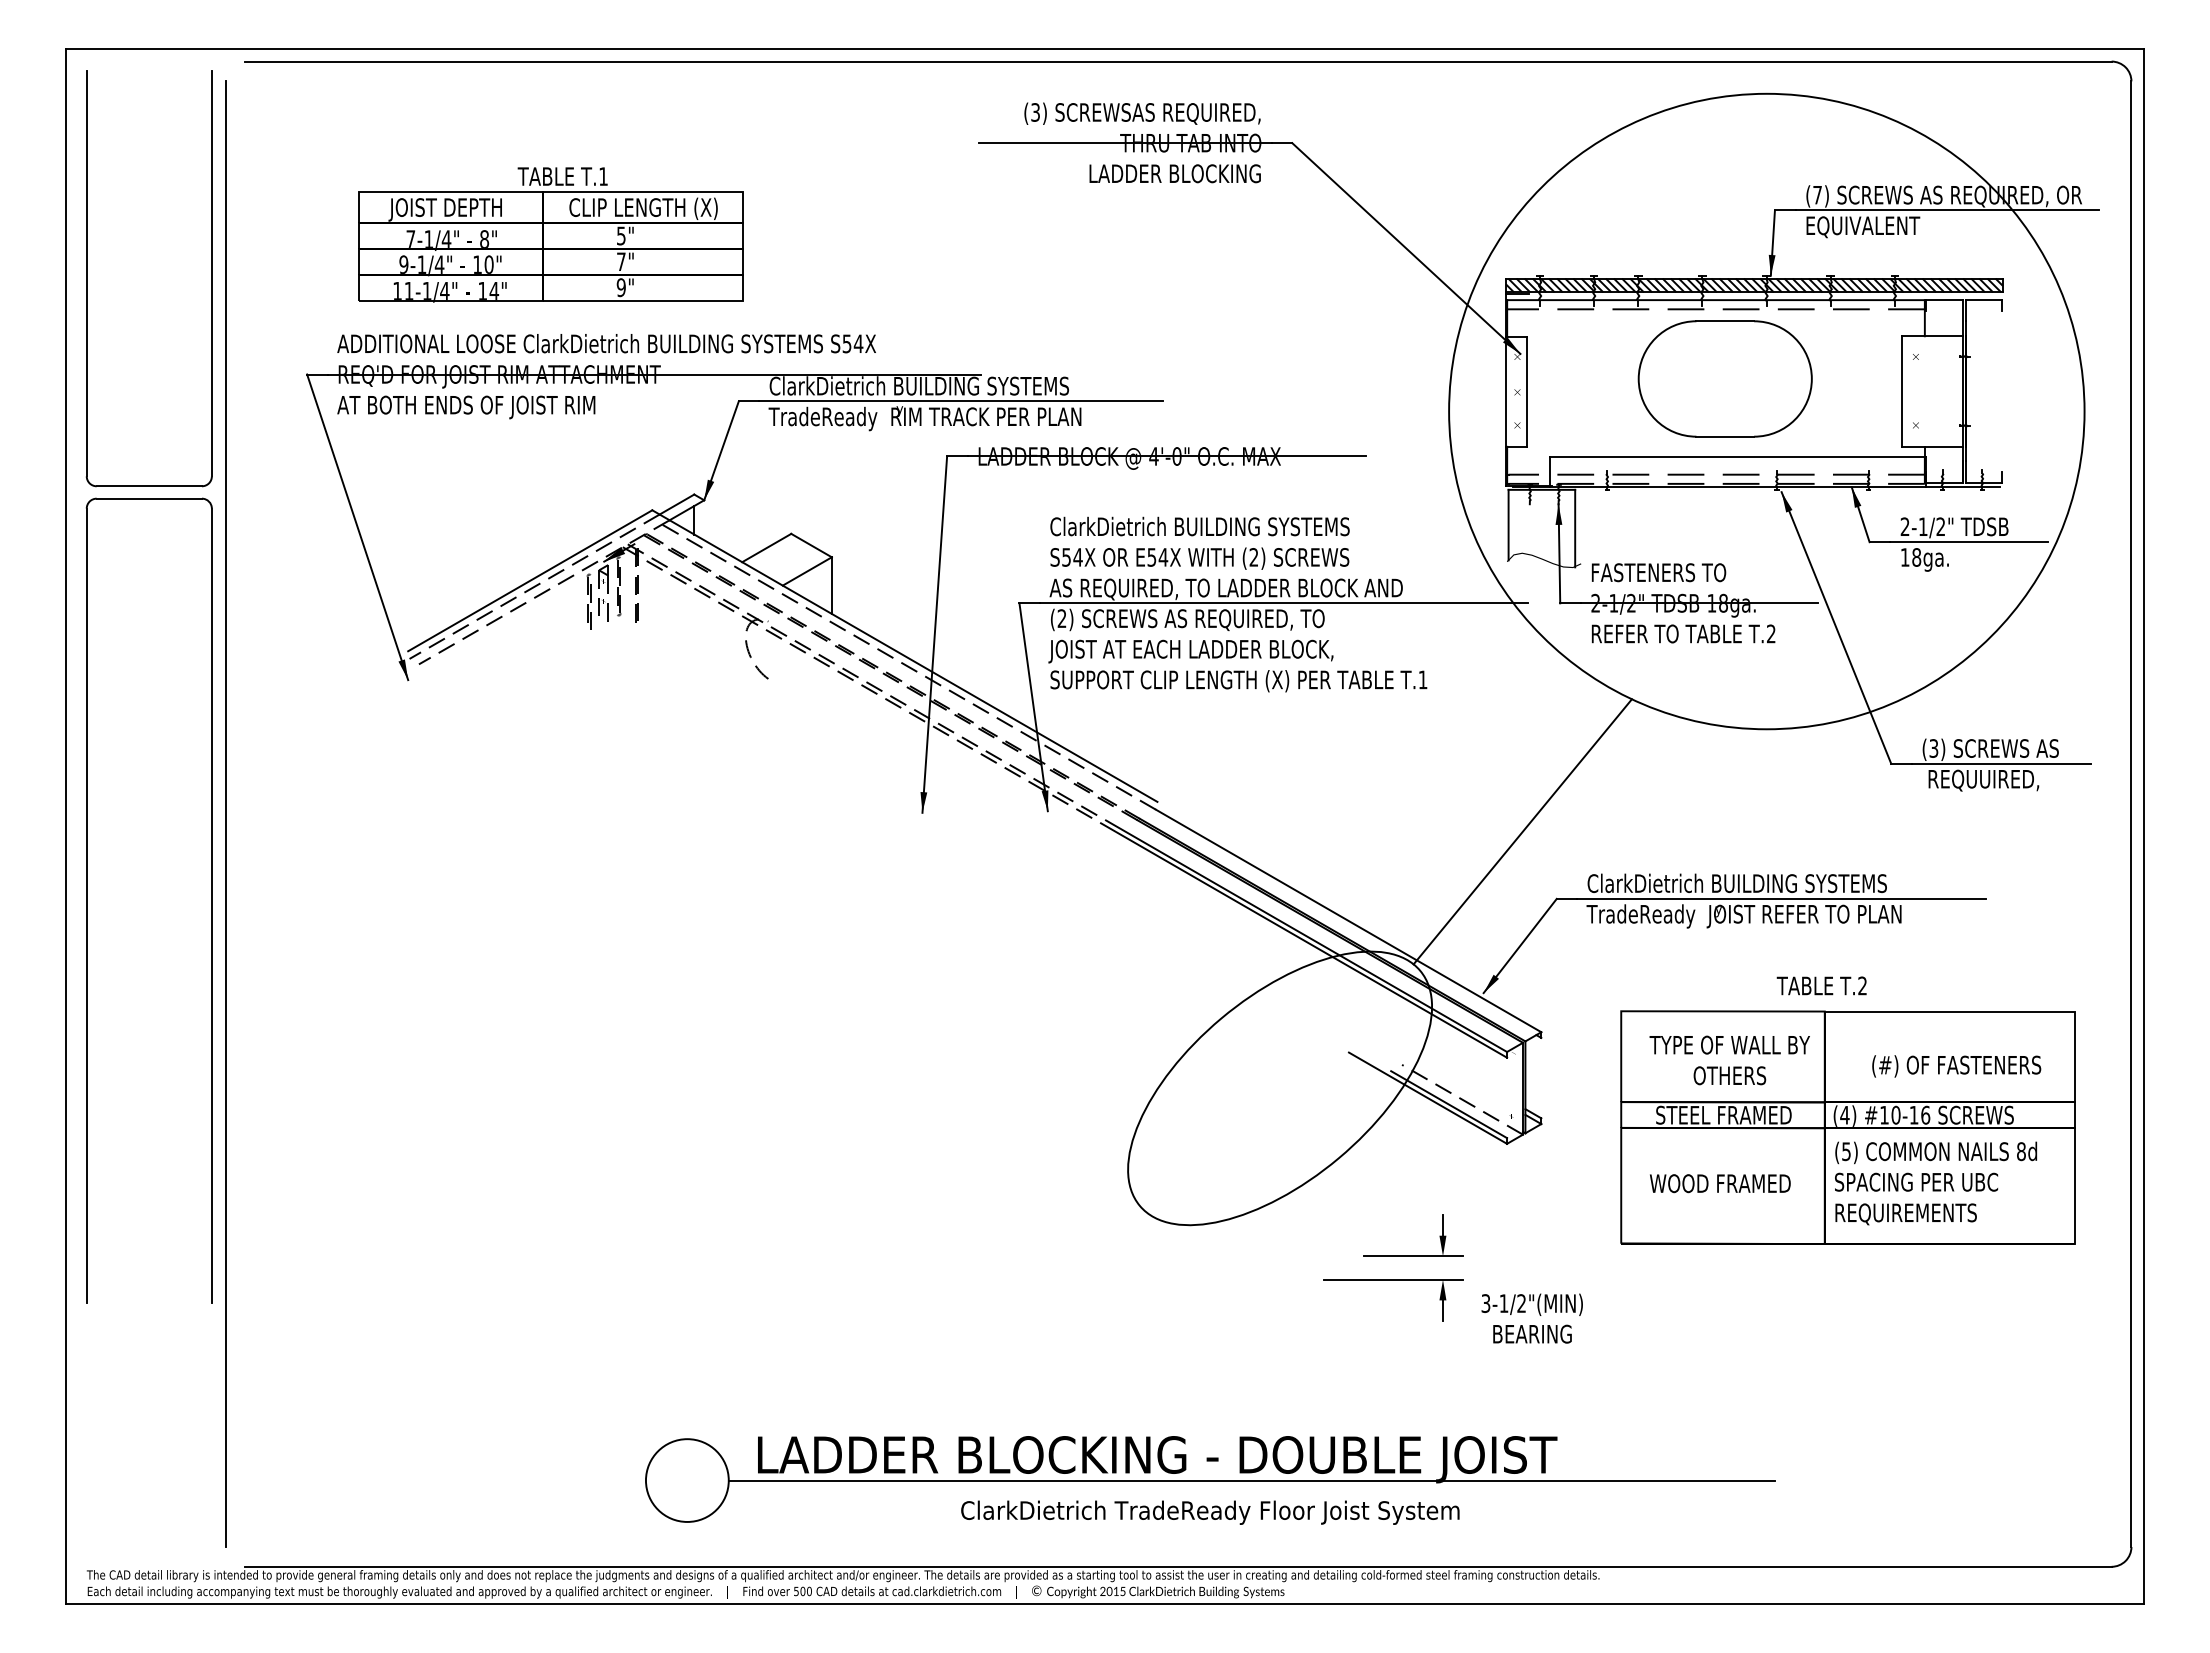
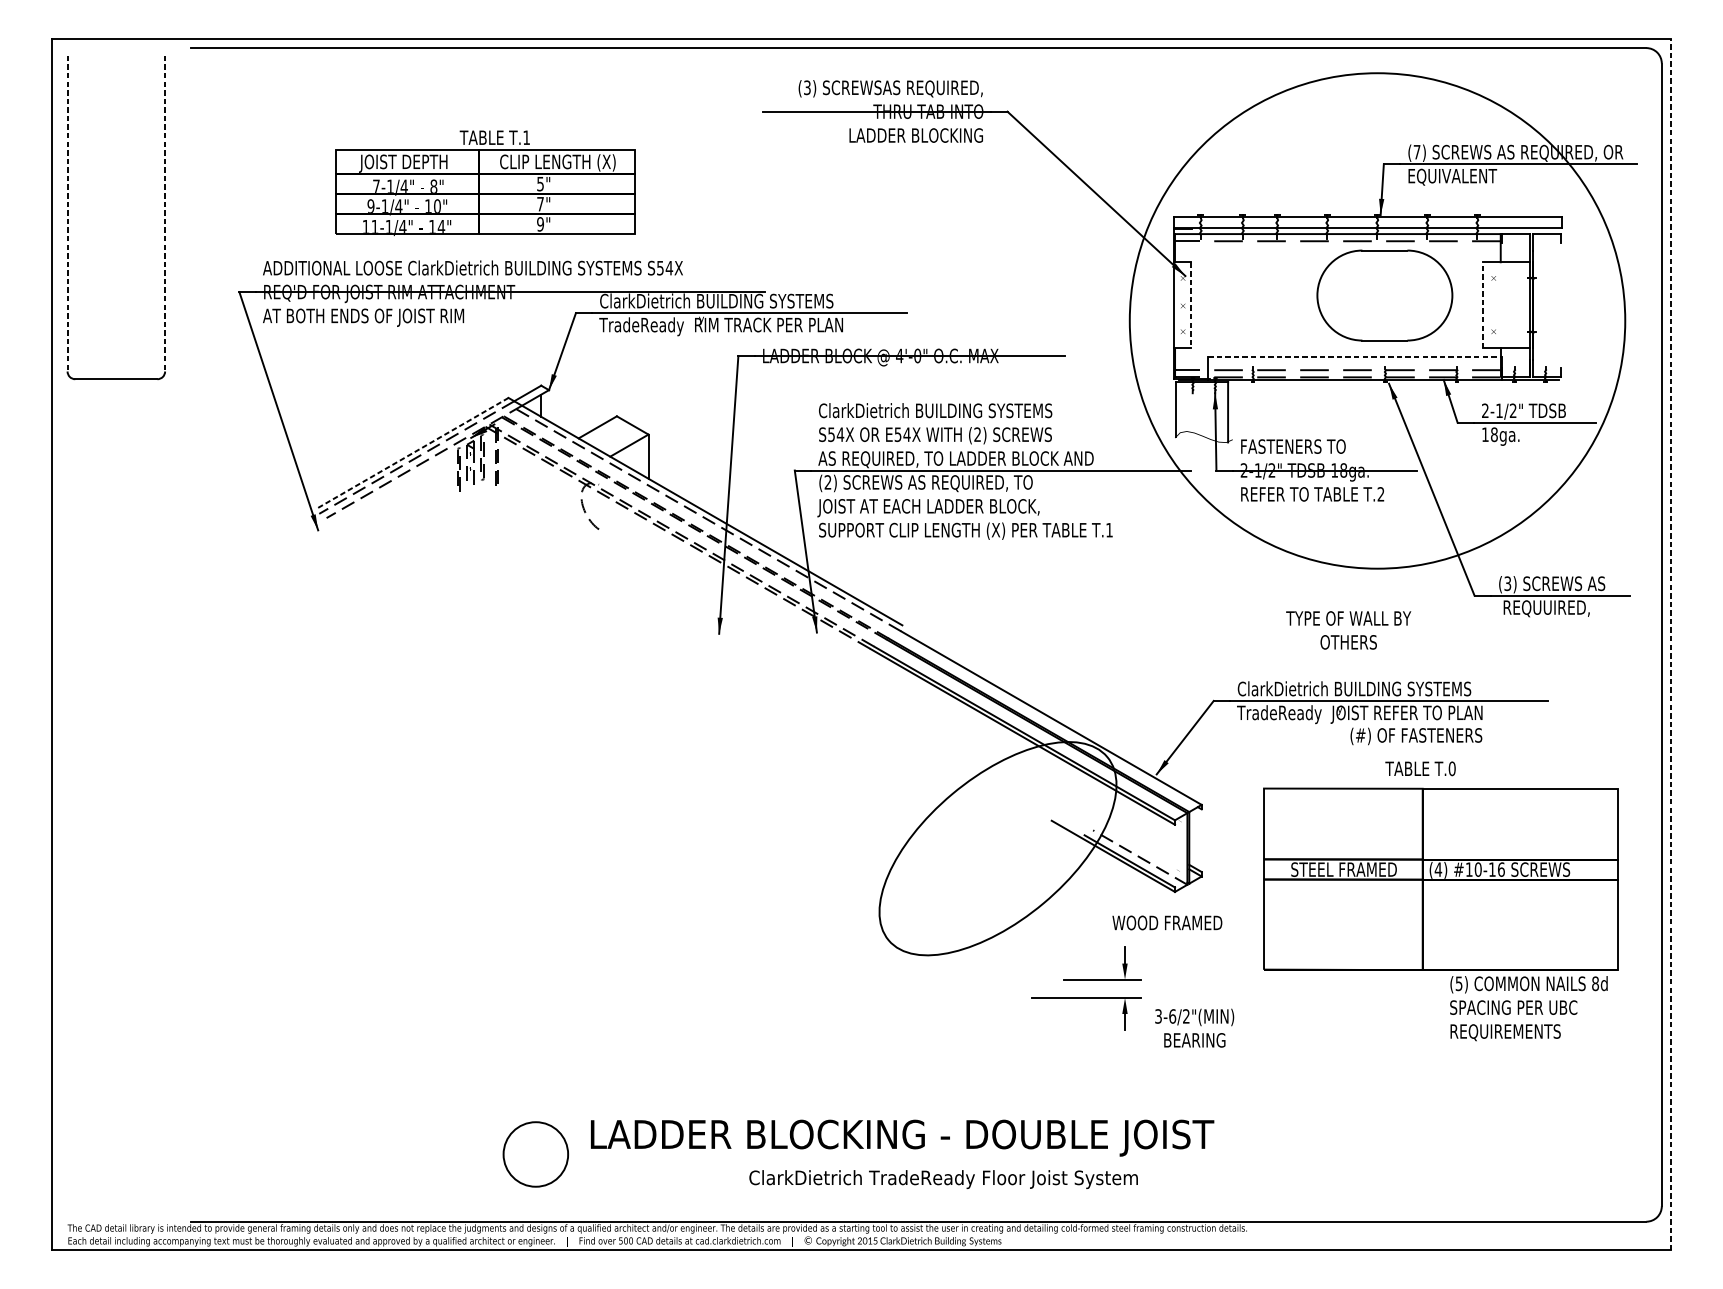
part: (550, 234) -> (485, 182), moved
line: (86, 274) -> (67, 214), solid -> dashed
line: (211, 274) -> (164, 214), solid -> dashed
hatch: (1754, 285) -> (1367, 222), removed
part: (1724, 378) -> (1384, 295), moved
line: (1901, 390) -> (1482, 304), solid -> dashed
line: (1527, 392) -> (1190, 306), solid -> dashed
line: (1738, 457) -> (1355, 356), solid -> dashed
line: (530, 580) -> (413, 452), solid -> dashed
line: (225, 813) -> (175, 634), removed
line: (2143, 826) -> (1671, 644), solid -> dashed
line: (1522, 831) -> (1187, 648), removed
part: (87, 900) -> (68, 702), removed
text: (1862, 985) -> (1452, 768), T.2 -> T.0
text: (1729, 1060) -> (1348, 630), moved
text: (1956, 1066) -> (1416, 736), moved
text: (1720, 1183) -> (1167, 922), moved
text: (1936, 1183) -> (1529, 1008), moved
text: (1503, 1303) -> (1172, 1016), 3-1/2"(MIN) -> 3-6/2"(MIN)
line: (1251, 1480) -> (975, 1154), removed

